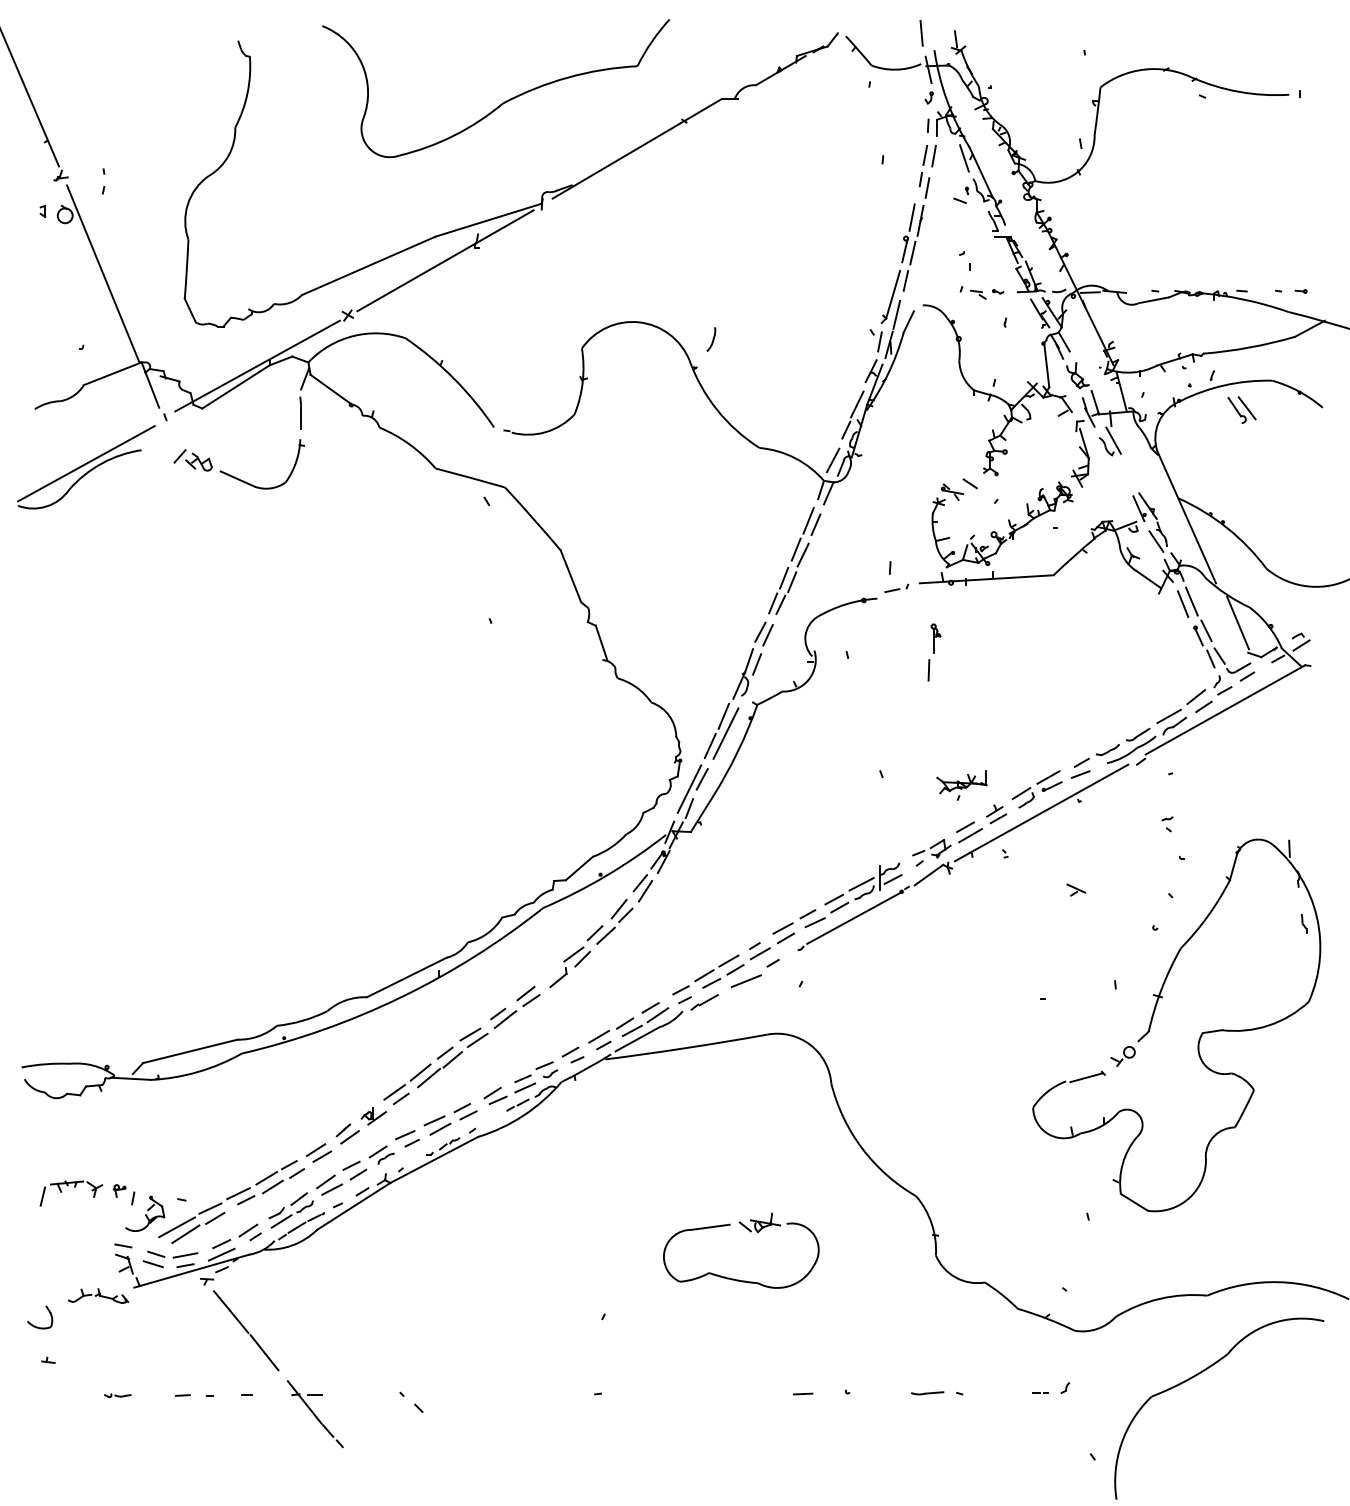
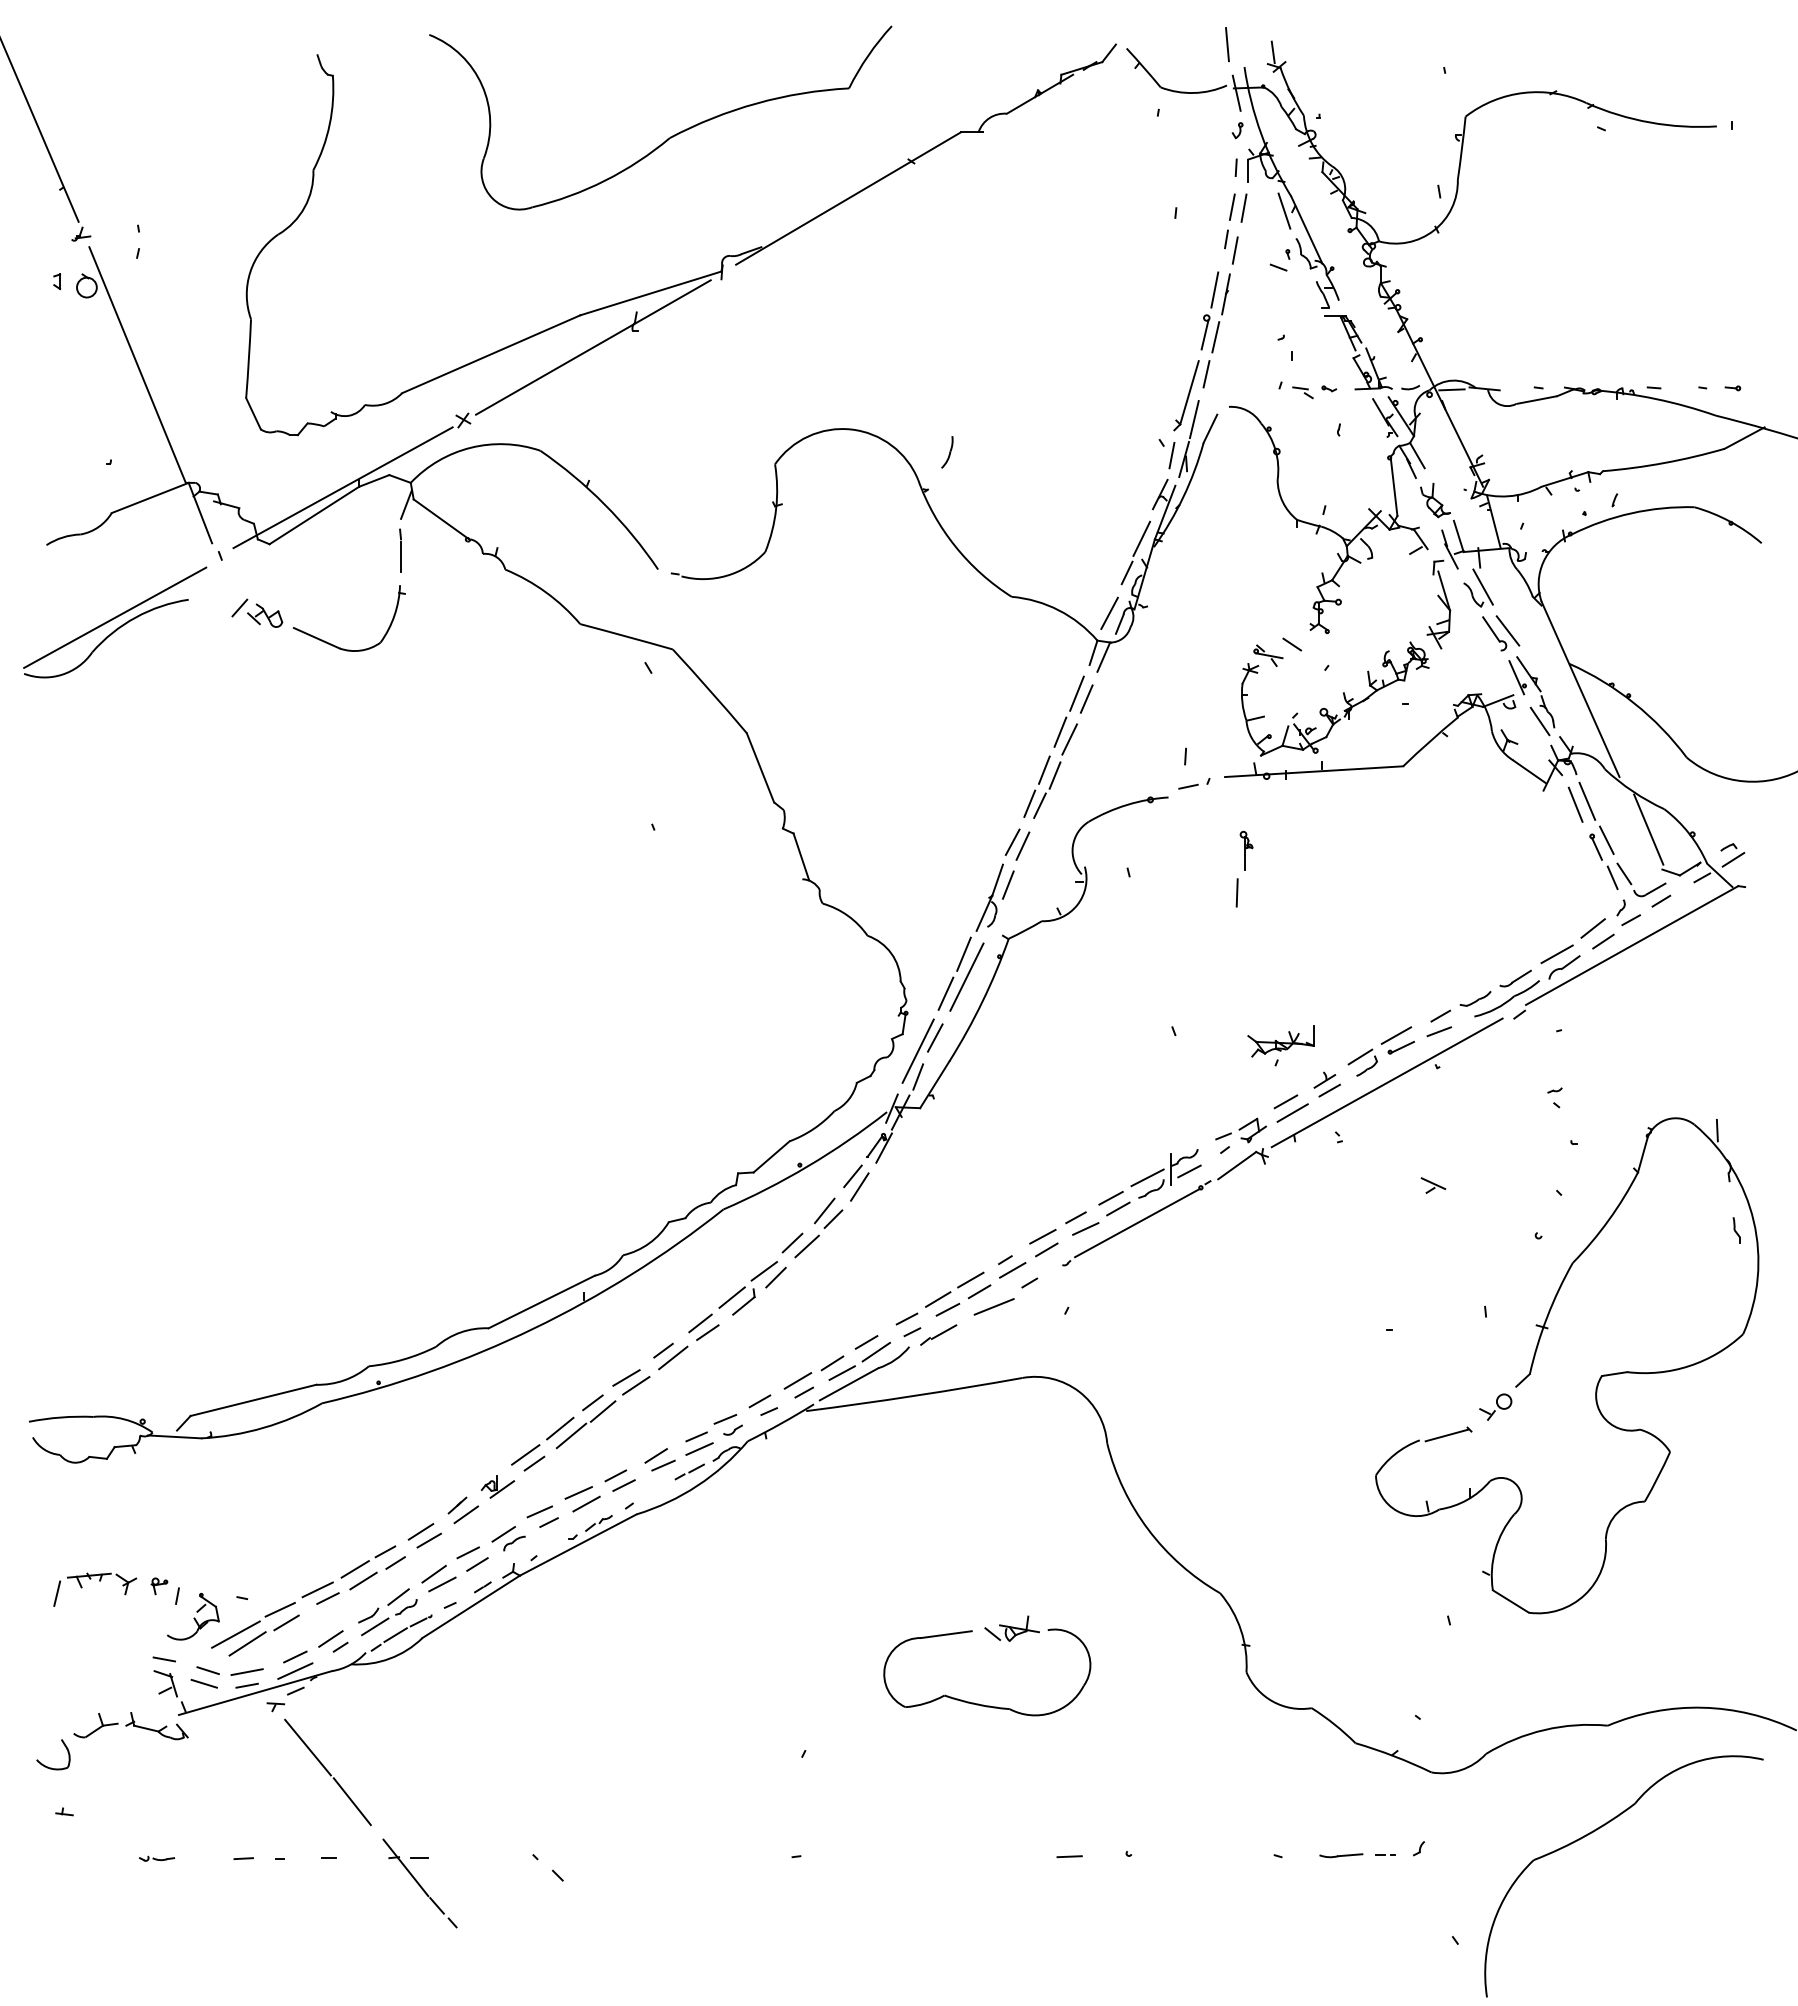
part: (1242, 410) -> (1501, 633), moved
line: (549, 974) -> (731, 1297), added
part: (97, 1296) -> (130, 1726), size x1.43
part: (927, 1393) -> (1341, 1855), moved

